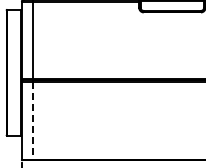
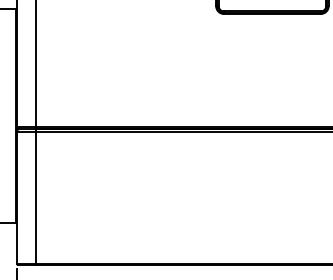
line: (33, 120) -> (36, 197), dashed -> solid

